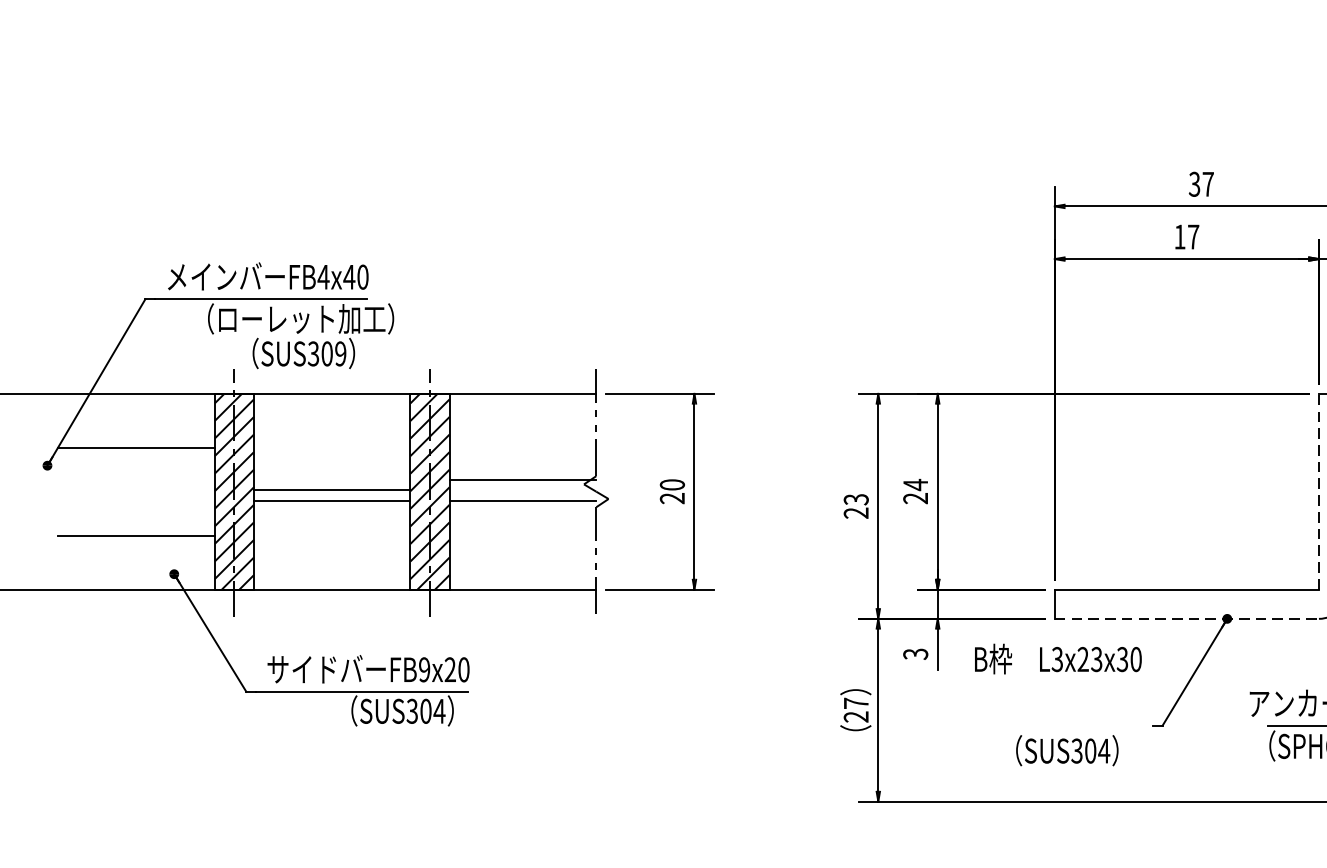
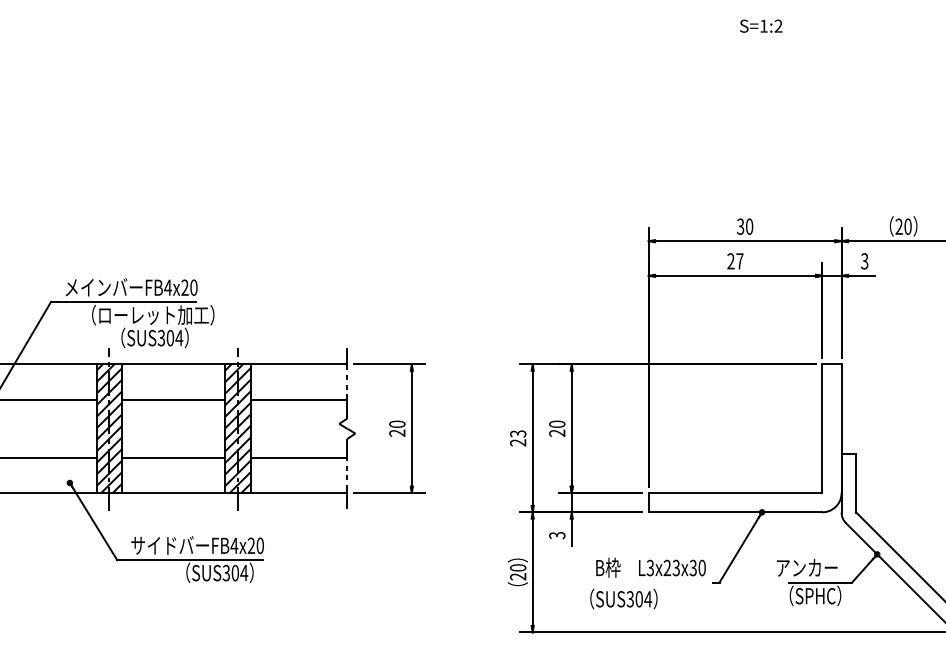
text: (1208, 184) -> (749, 226), 37 -> 30
text: (1179, 237) -> (730, 261), 17 -> 27
text: (348, 276) -> (184, 287), FB4x40 -> FB4x20
text: (341, 354) -> (179, 338), SUS309 -> SUS304
line: (522, 479) -> (298, 399), moved
text: (916, 485) -> (557, 424), 24 -> 20
line: (331, 489) -> (173, 399), moved
line: (1319, 491) -> (822, 428), dashed -> solid
line: (331, 500) -> (173, 457), moved
line: (522, 500) -> (298, 457), moved
line: (1186, 619) -> (735, 512), dashed -> solid
text: (1057, 658) -> (650, 567), moved
text: (424, 669) -> (234, 545), FB9x20 -> FB4x20
text: (856, 702) -> (518, 567), 27 -> 20
text: (1066, 749) -> (623, 598), moved

